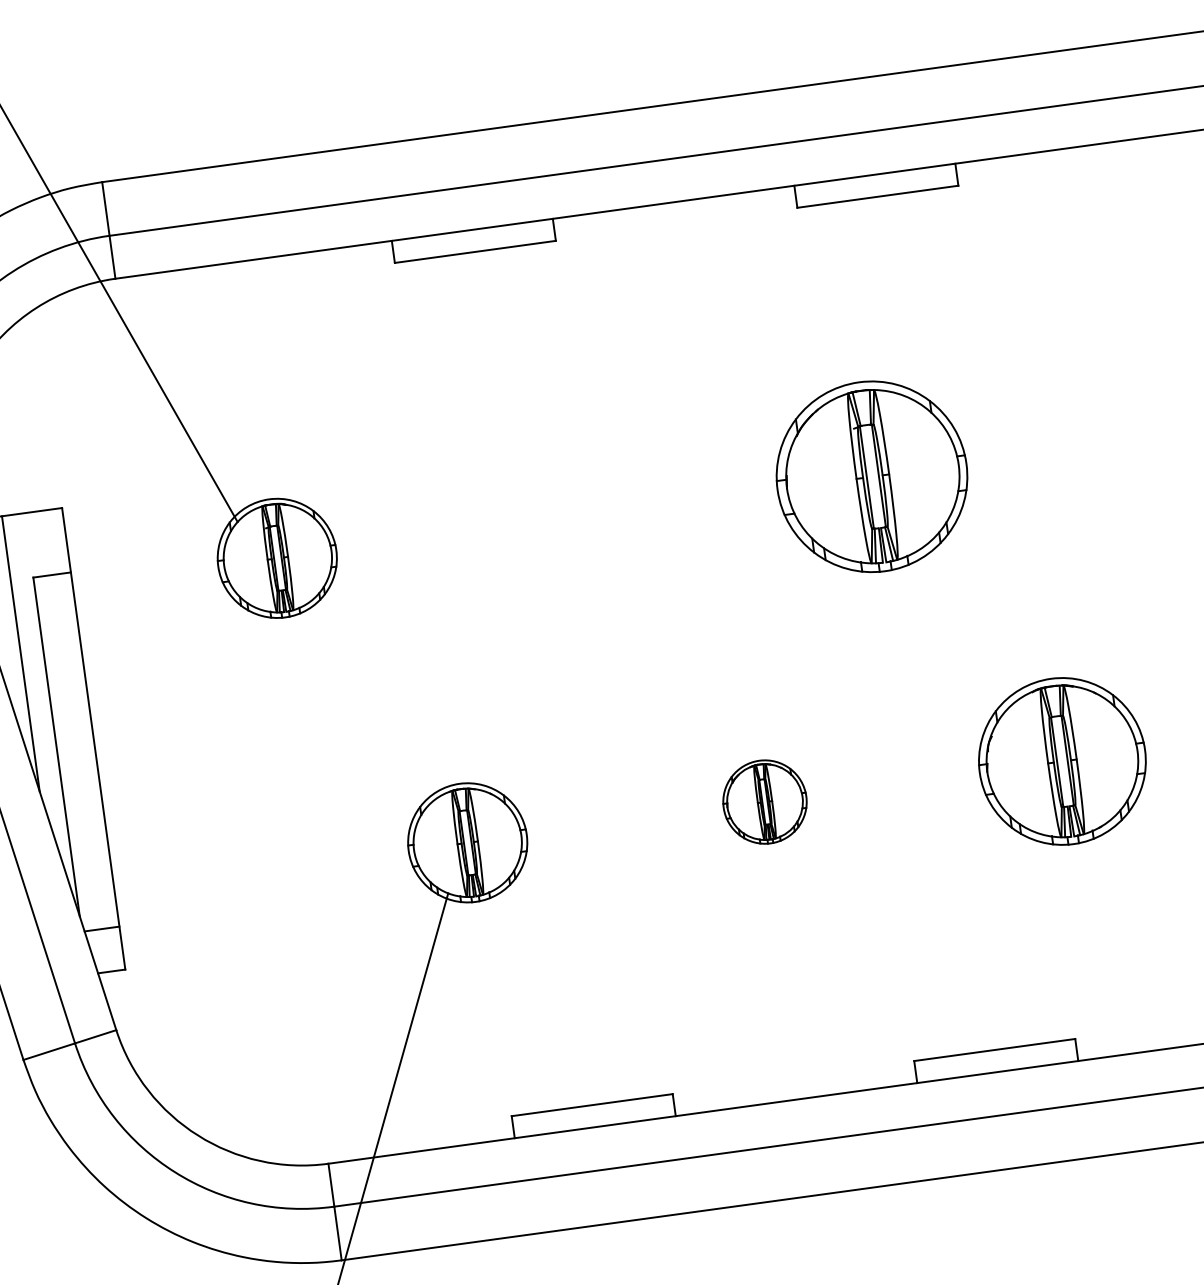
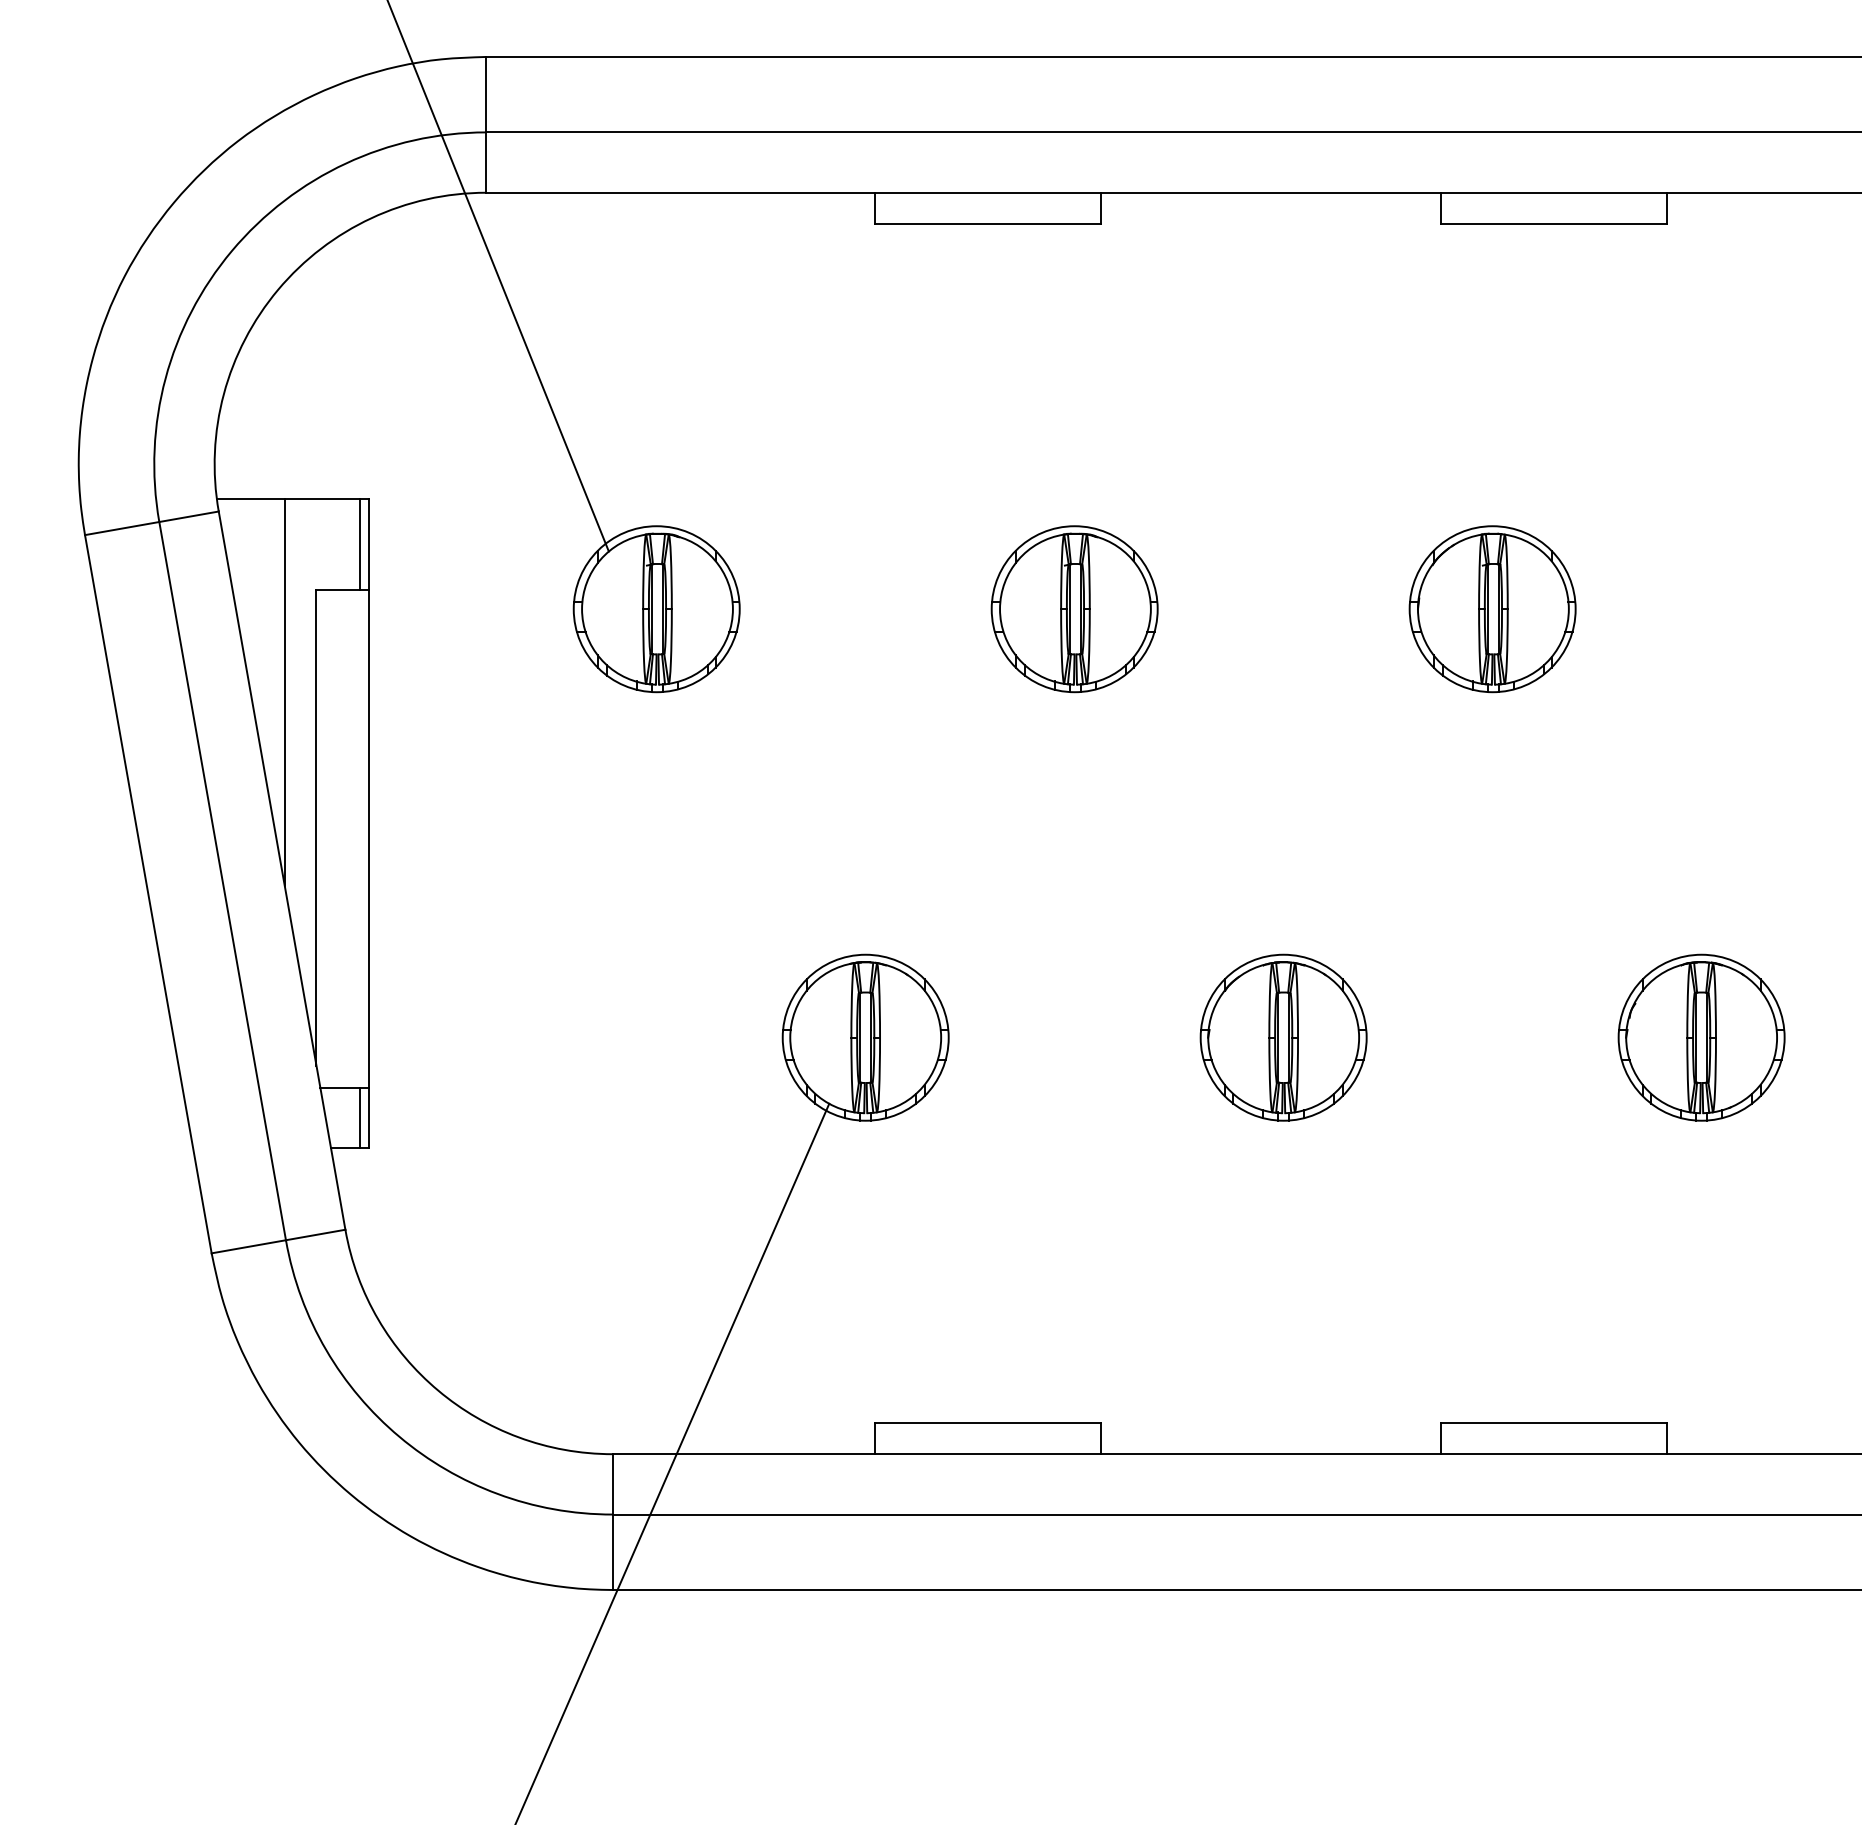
part: (871, 477) -> (1492, 609), size x0.62
part: (574, 517) -> (1074, 609), added
line: (60, 541) -> (360, 544), added
part: (1062, 761) -> (1701, 1037), size x0.71
part: (764, 801) -> (1283, 1037), size x1.43
line: (116, 948) -> (360, 1117), added

